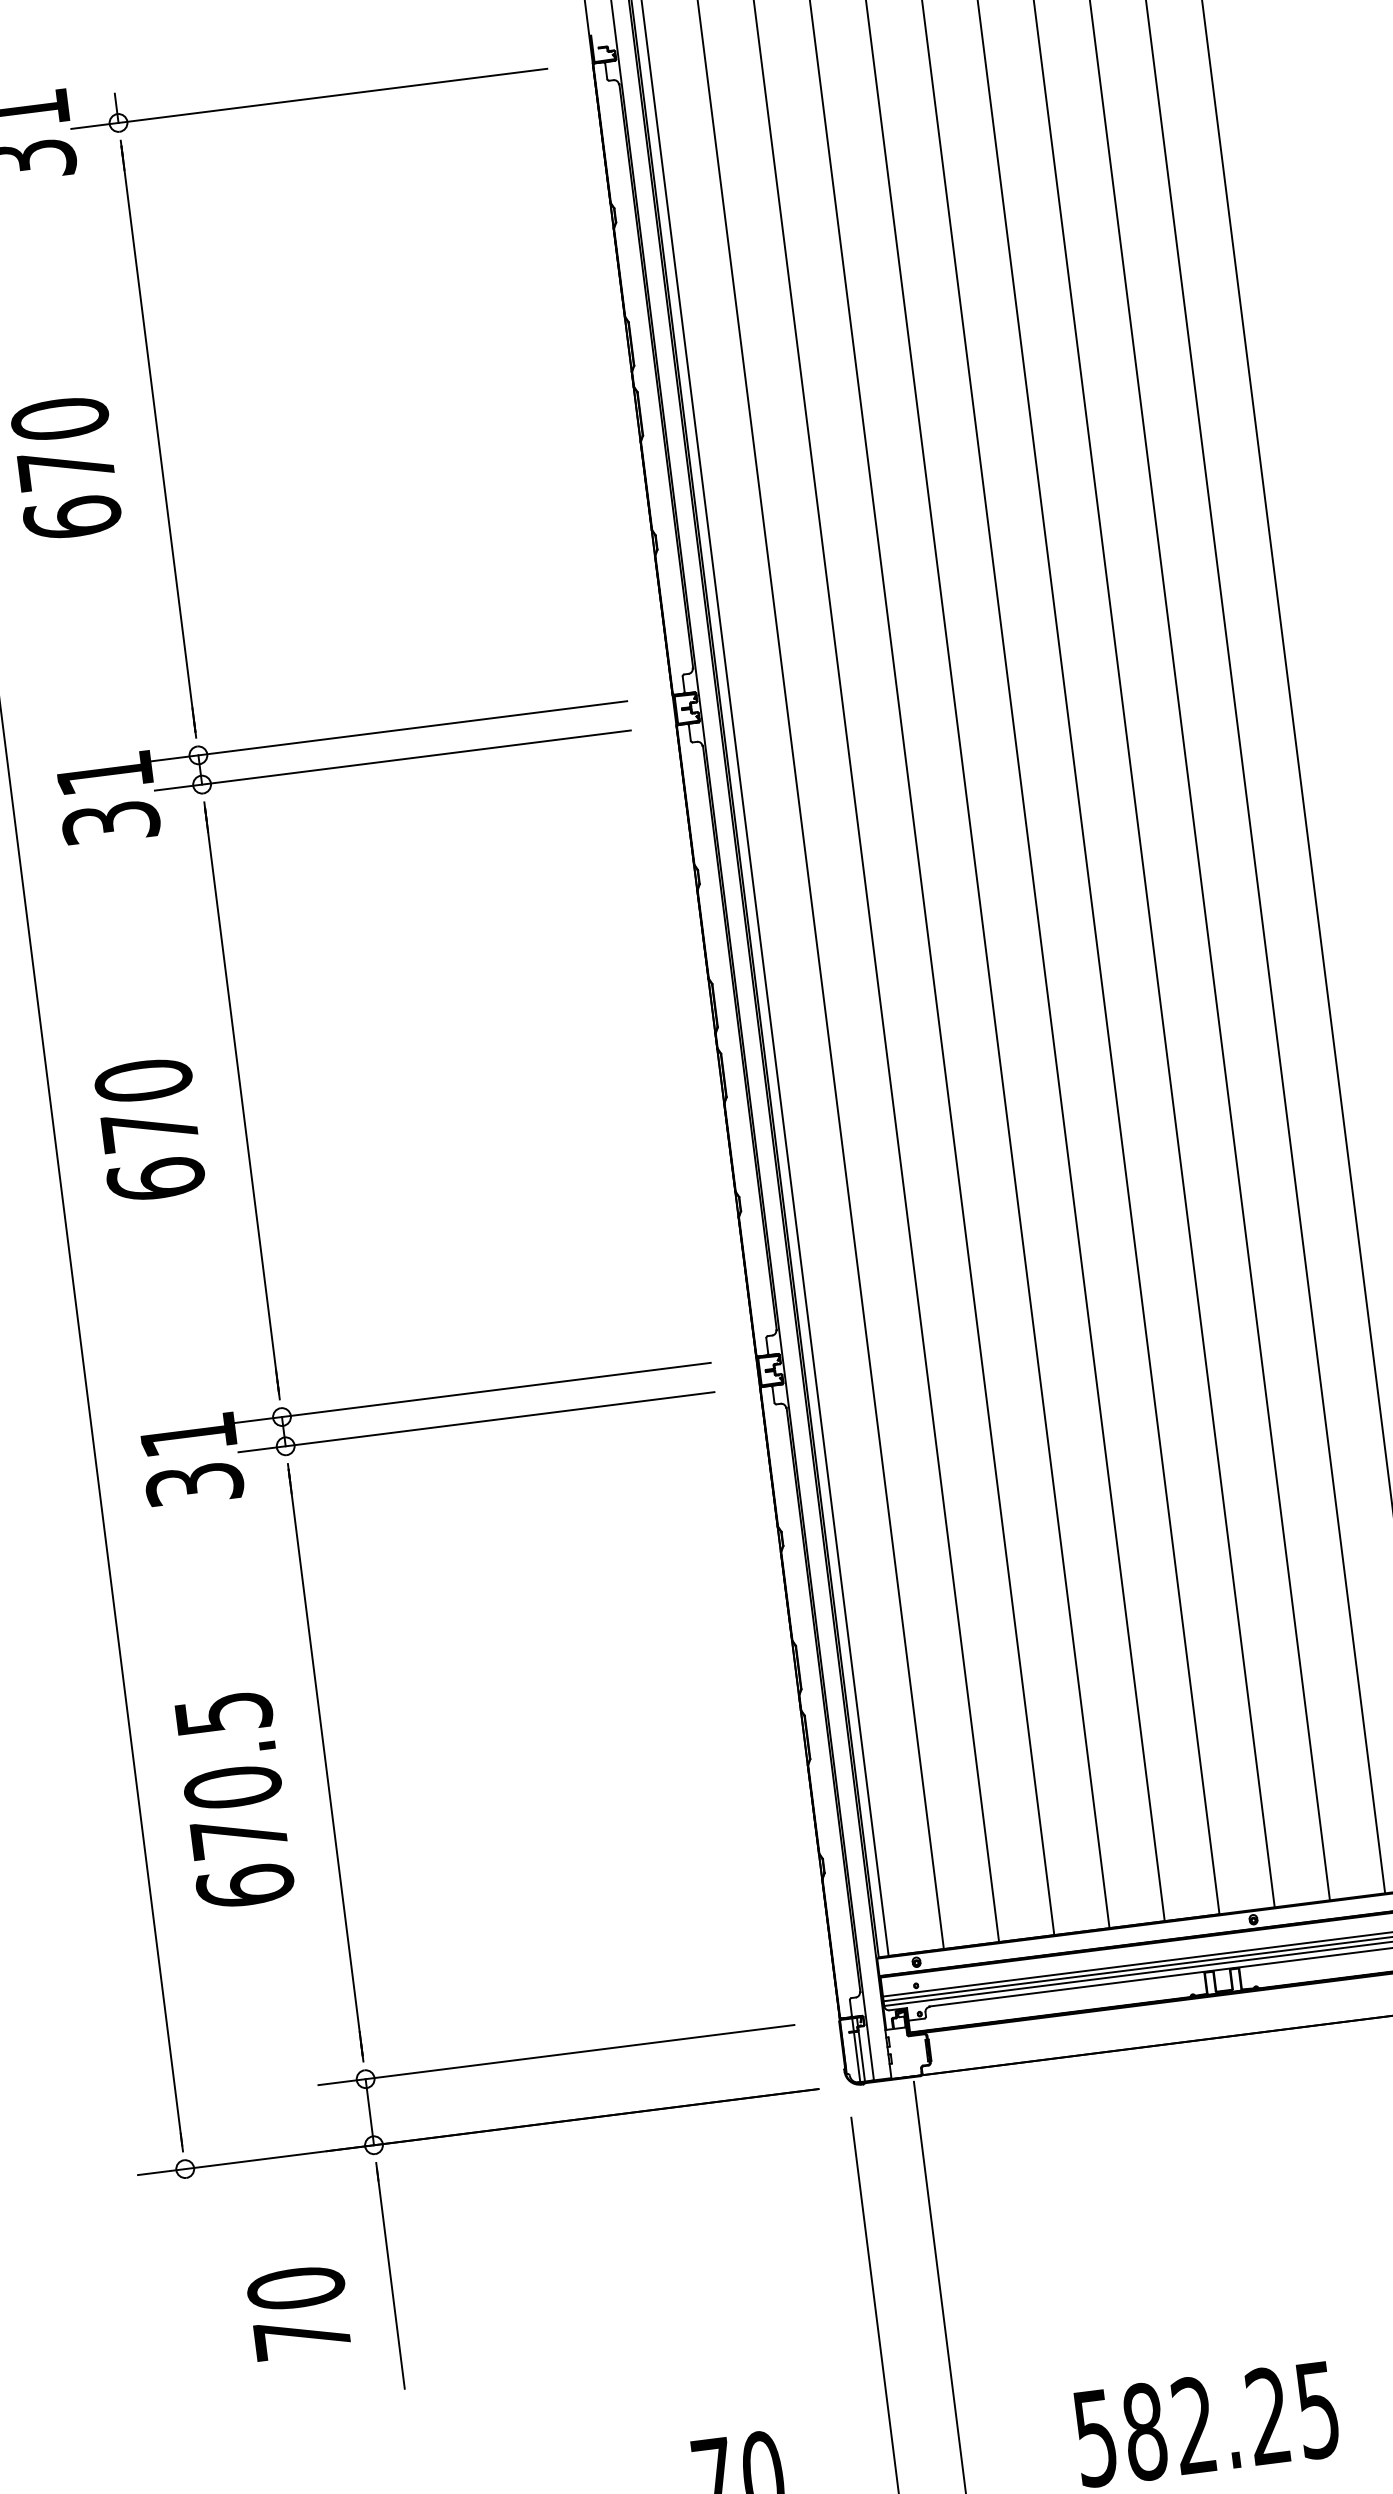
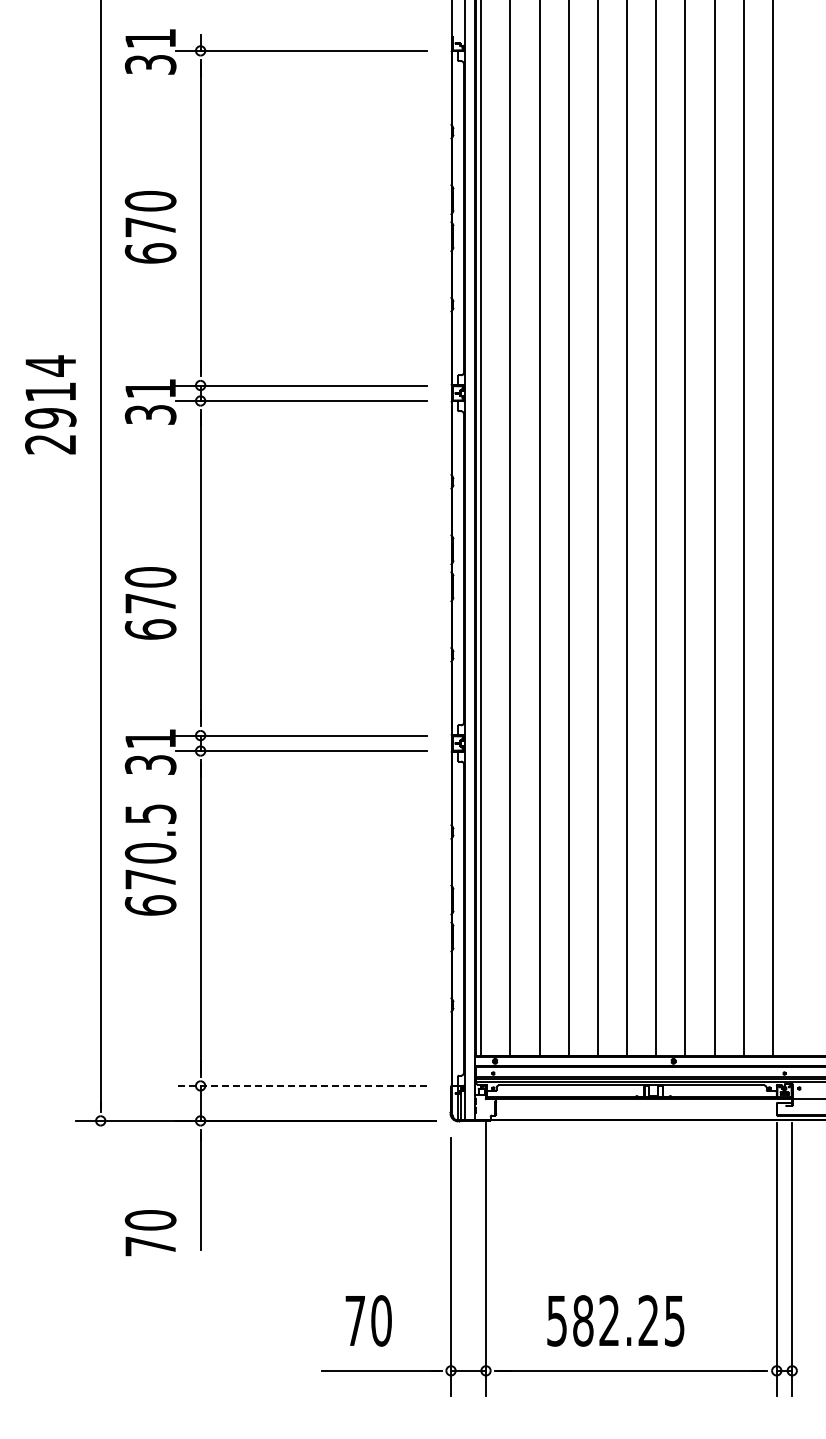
text: (149, 1130) -> (150, 603), moved
text: (234, 1799) -> (150, 859), moved
line: (556, 2054) -> (301, 1085), solid -> dashed
text: (298, 2313) -> (150, 1233), moved

